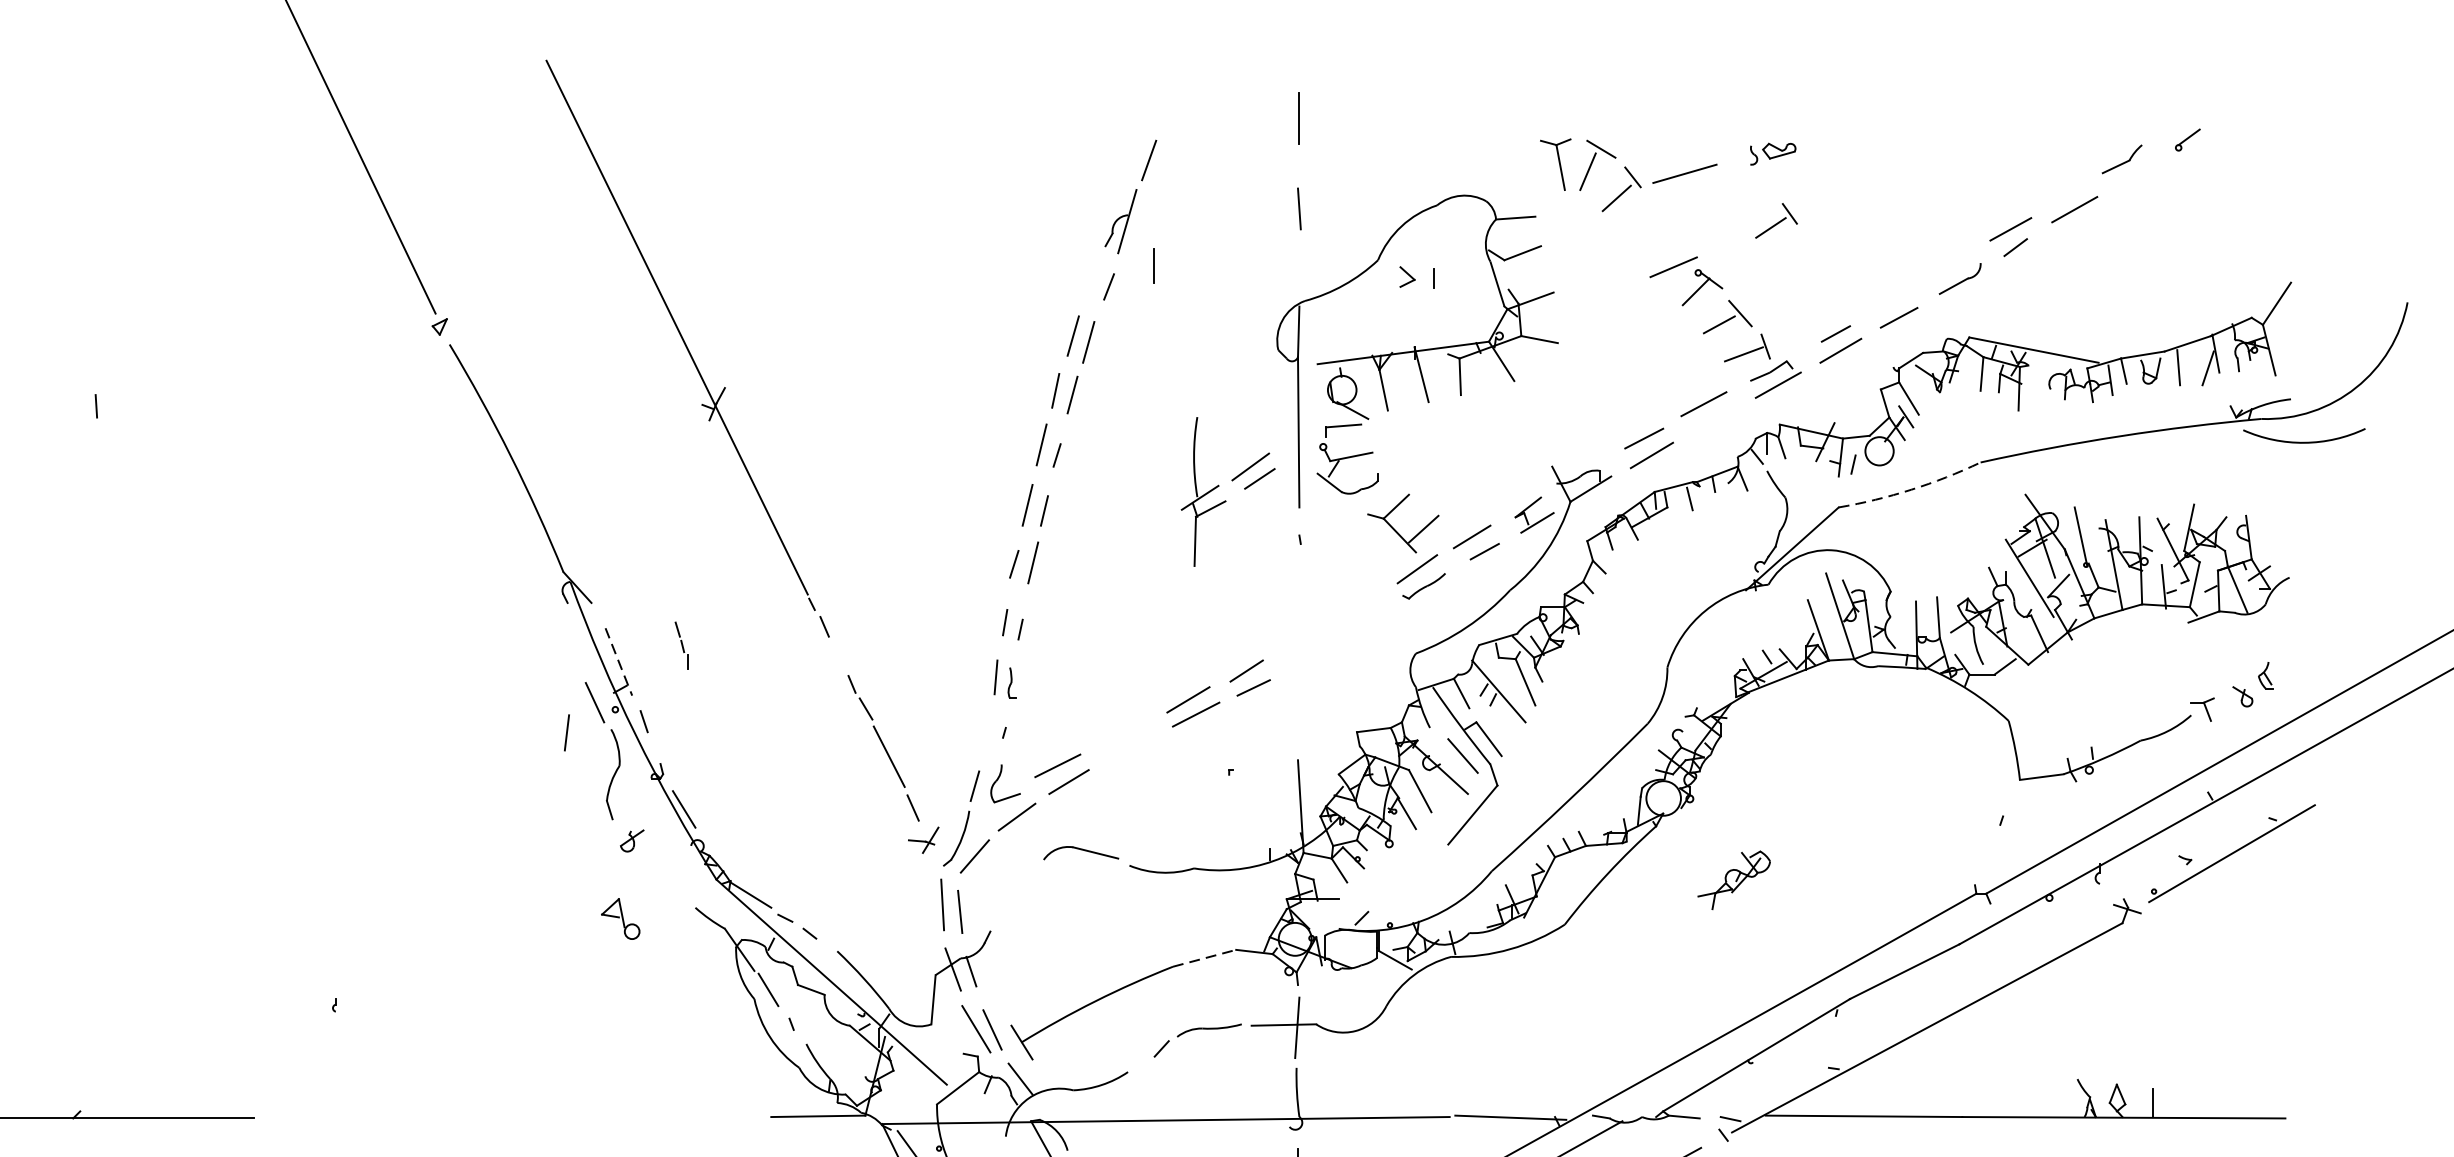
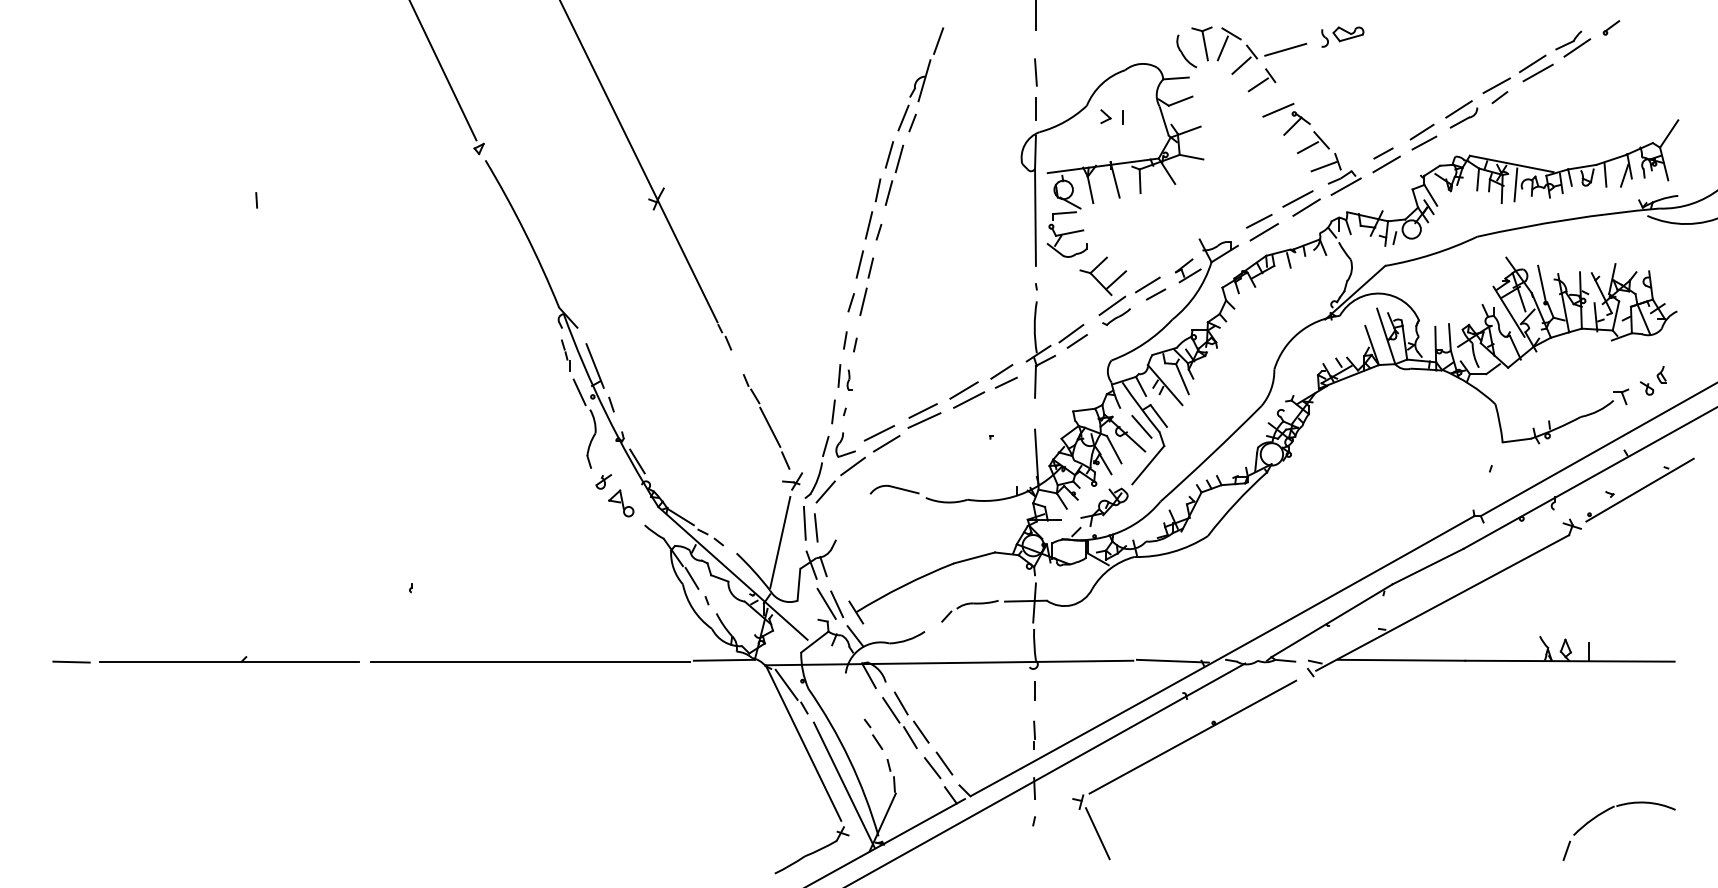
part: (1772, 153) -> (1342, 36), size x1.43
line: (2135, 170) -> (1577, 47), added
part: (1531, 176) -> (1186, 51), added
line: (2065, 194) -> (1532, 63), added
part: (1775, 221) -> (1261, 80), moved
line: (1153, 264) -> (1035, 108), moved
line: (1951, 266) -> (1458, 109), added
line: (1094, 278) -> (903, 117), added
line: (1894, 299) -> (1421, 131), added
line: (2039, 381) -> (1515, 184), added
line: (1717, 417) -> (1306, 207), added
arc: (1911, 489) -> (1432, 254), dashed -> solid
part: (1227, 491) -> (1056, 349), moved
part: (681, 645) -> (565, 355), moved
line: (619, 662) -> (595, 366), dashed -> solid
line: (1124, 730) -> (922, 410), added
line: (566, 732) -> (833, 411), moved
line: (1127, 746) -> (924, 420), added
part: (1734, 878) -> (1104, 506), moved
part: (620, 919) -> (621, 503), moved
line: (905, 932) -> (780, 541), added
line: (1206, 957) -> (975, 557), dashed -> solid
line: (519, 1118) -> (530, 661), added

